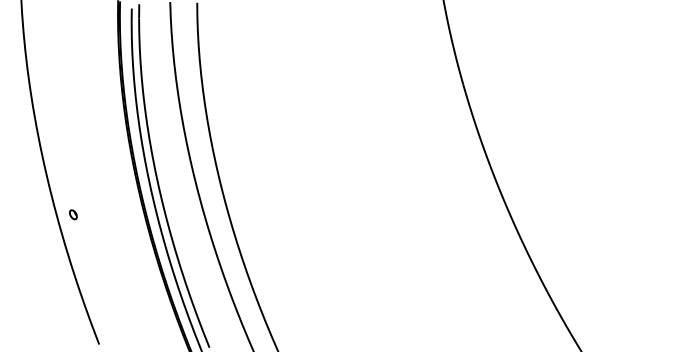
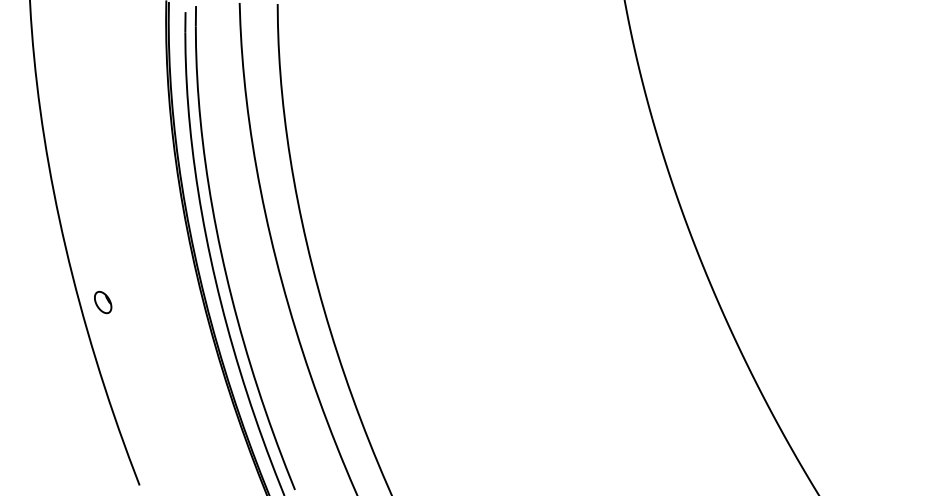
part: (73, 214) -> (103, 302), size x1.67

